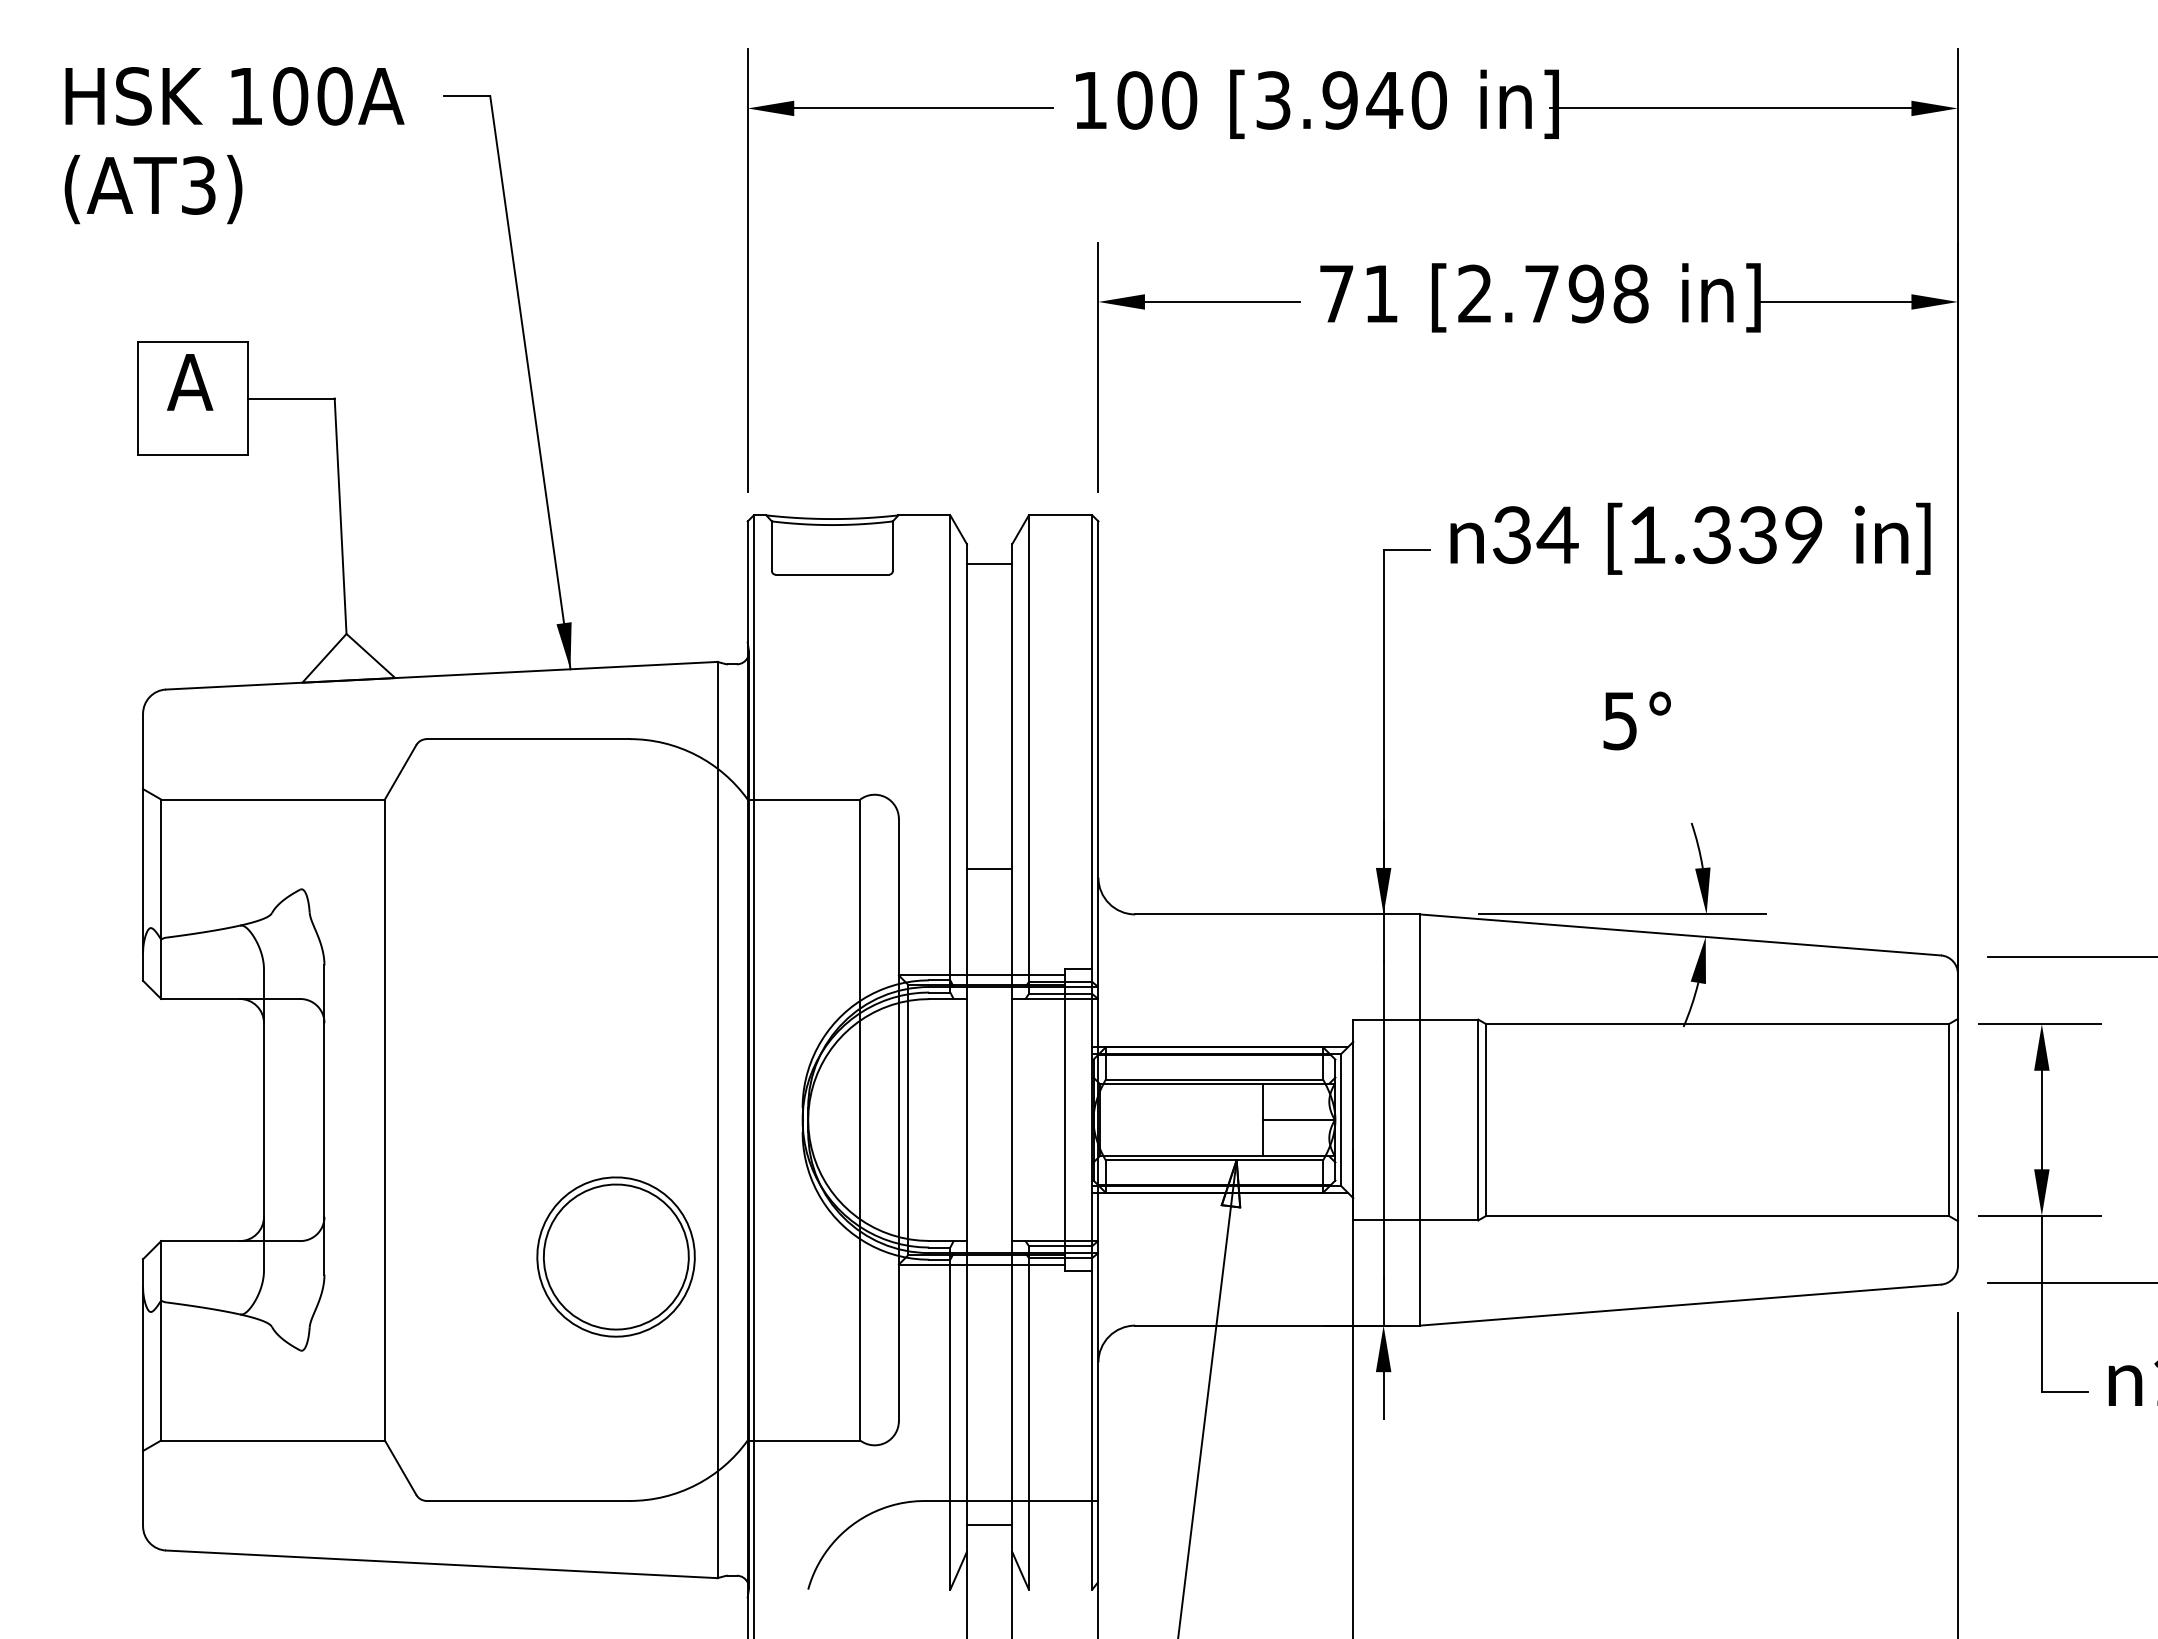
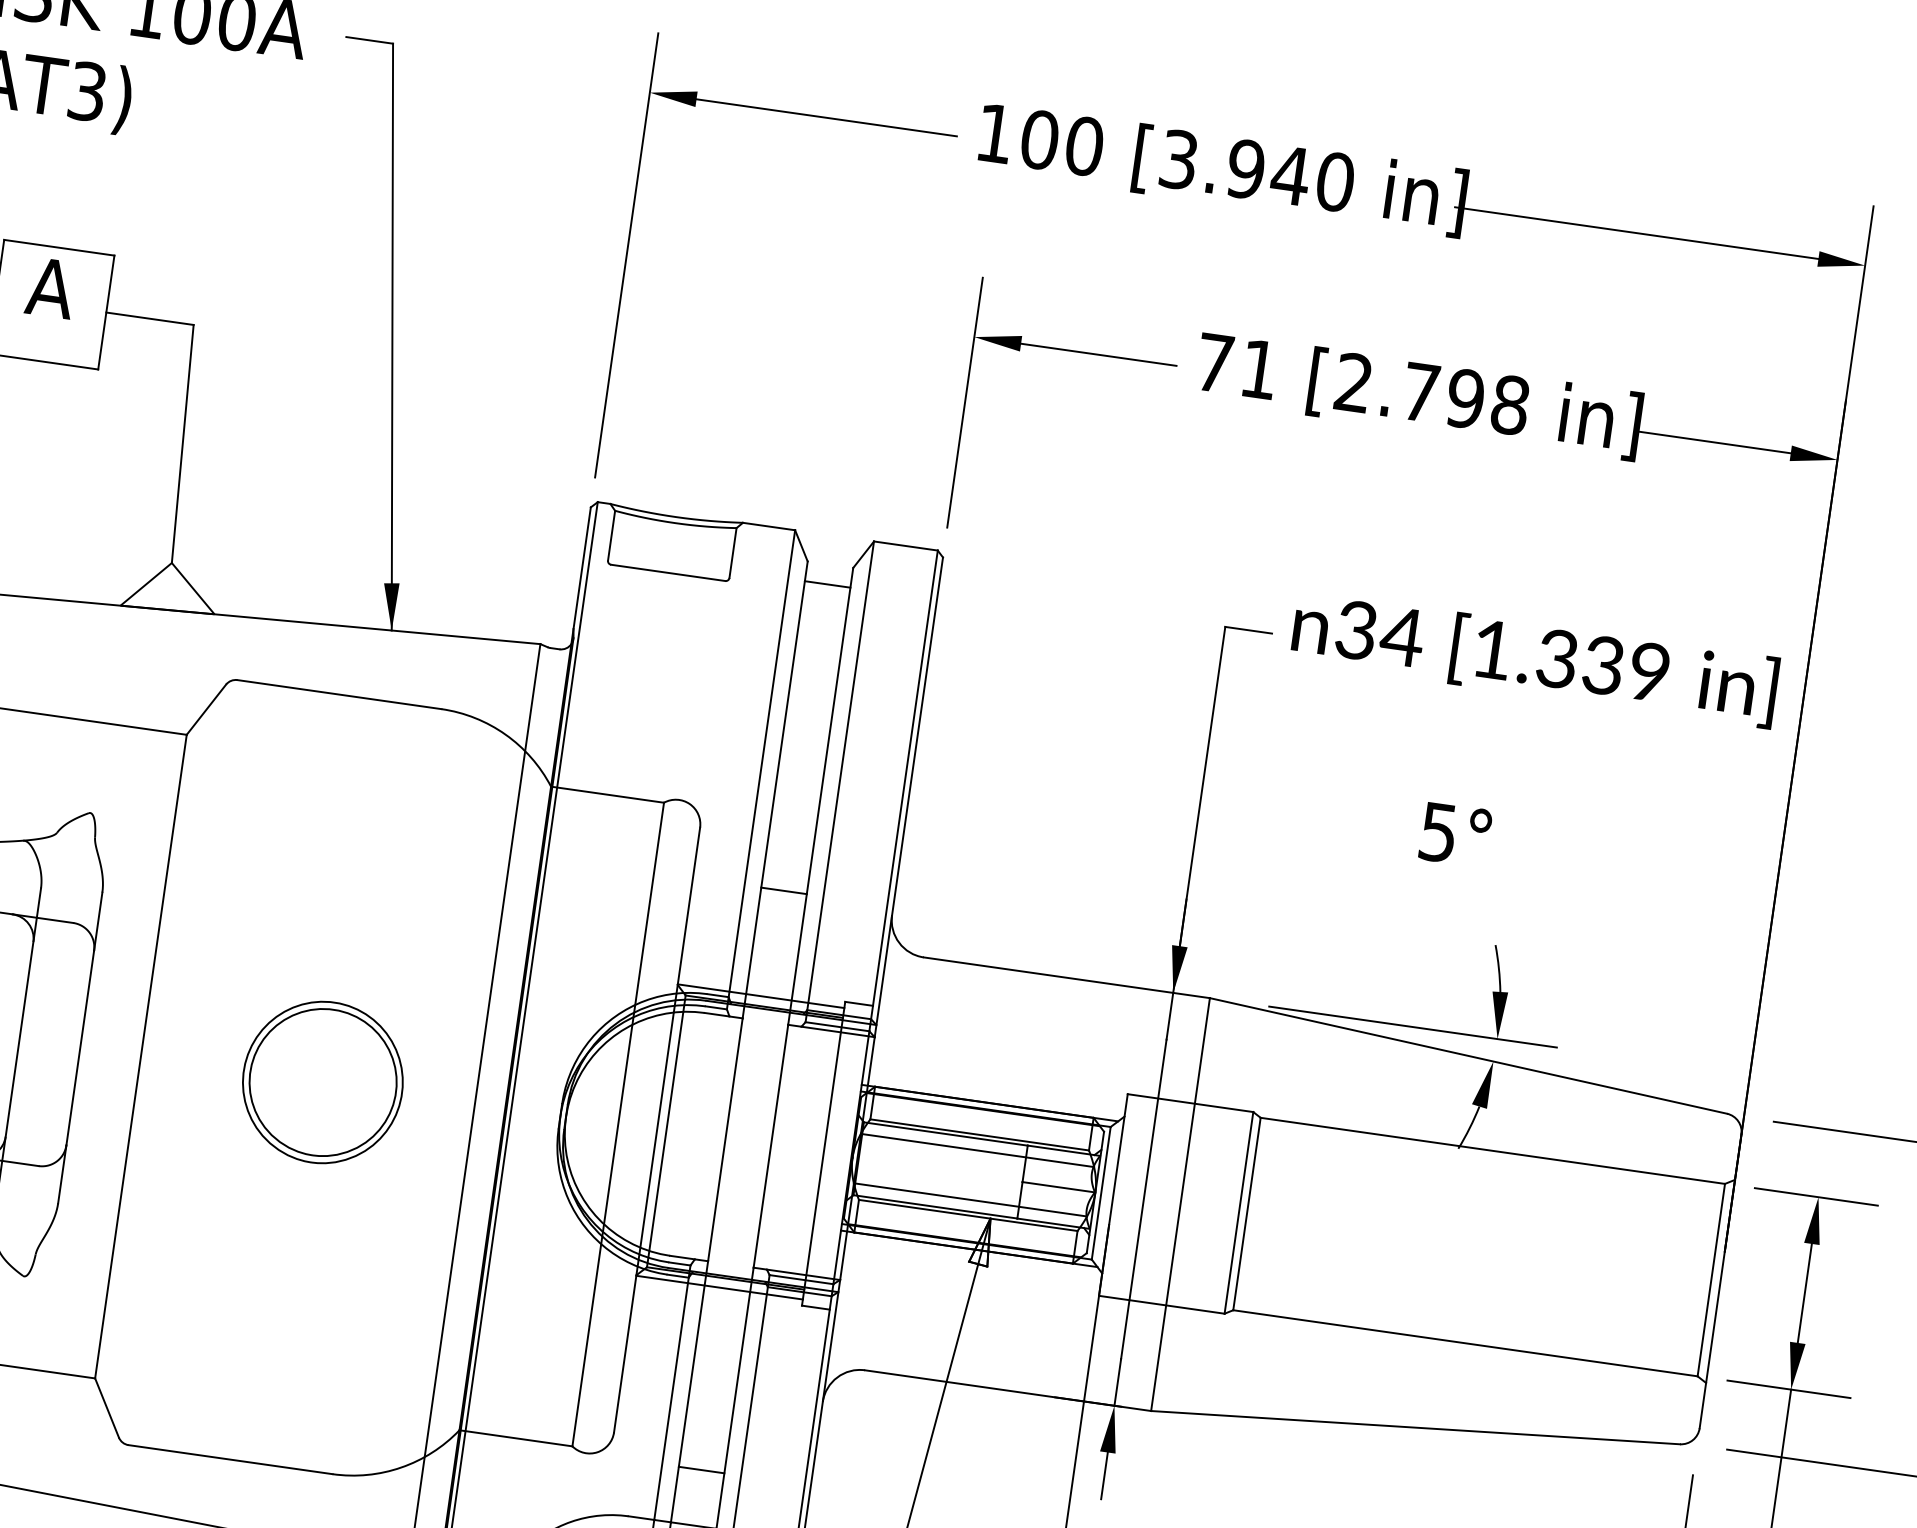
line: (1214, 1095) -> (977, 1150), added
line: (1214, 1144) -> (970, 1199), added
part: (615, 1256) -> (322, 1081), moved
line: (989, 1445) -> (701, 1469), added

